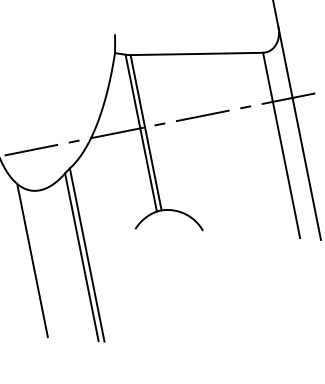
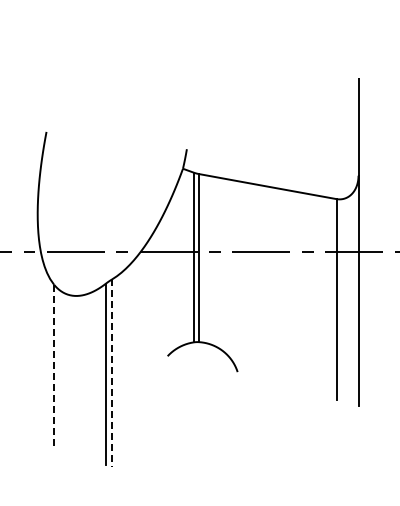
line: (87, 255) -> (112, 373), solid -> dashed
line: (32, 260) -> (54, 367), solid -> dashed

